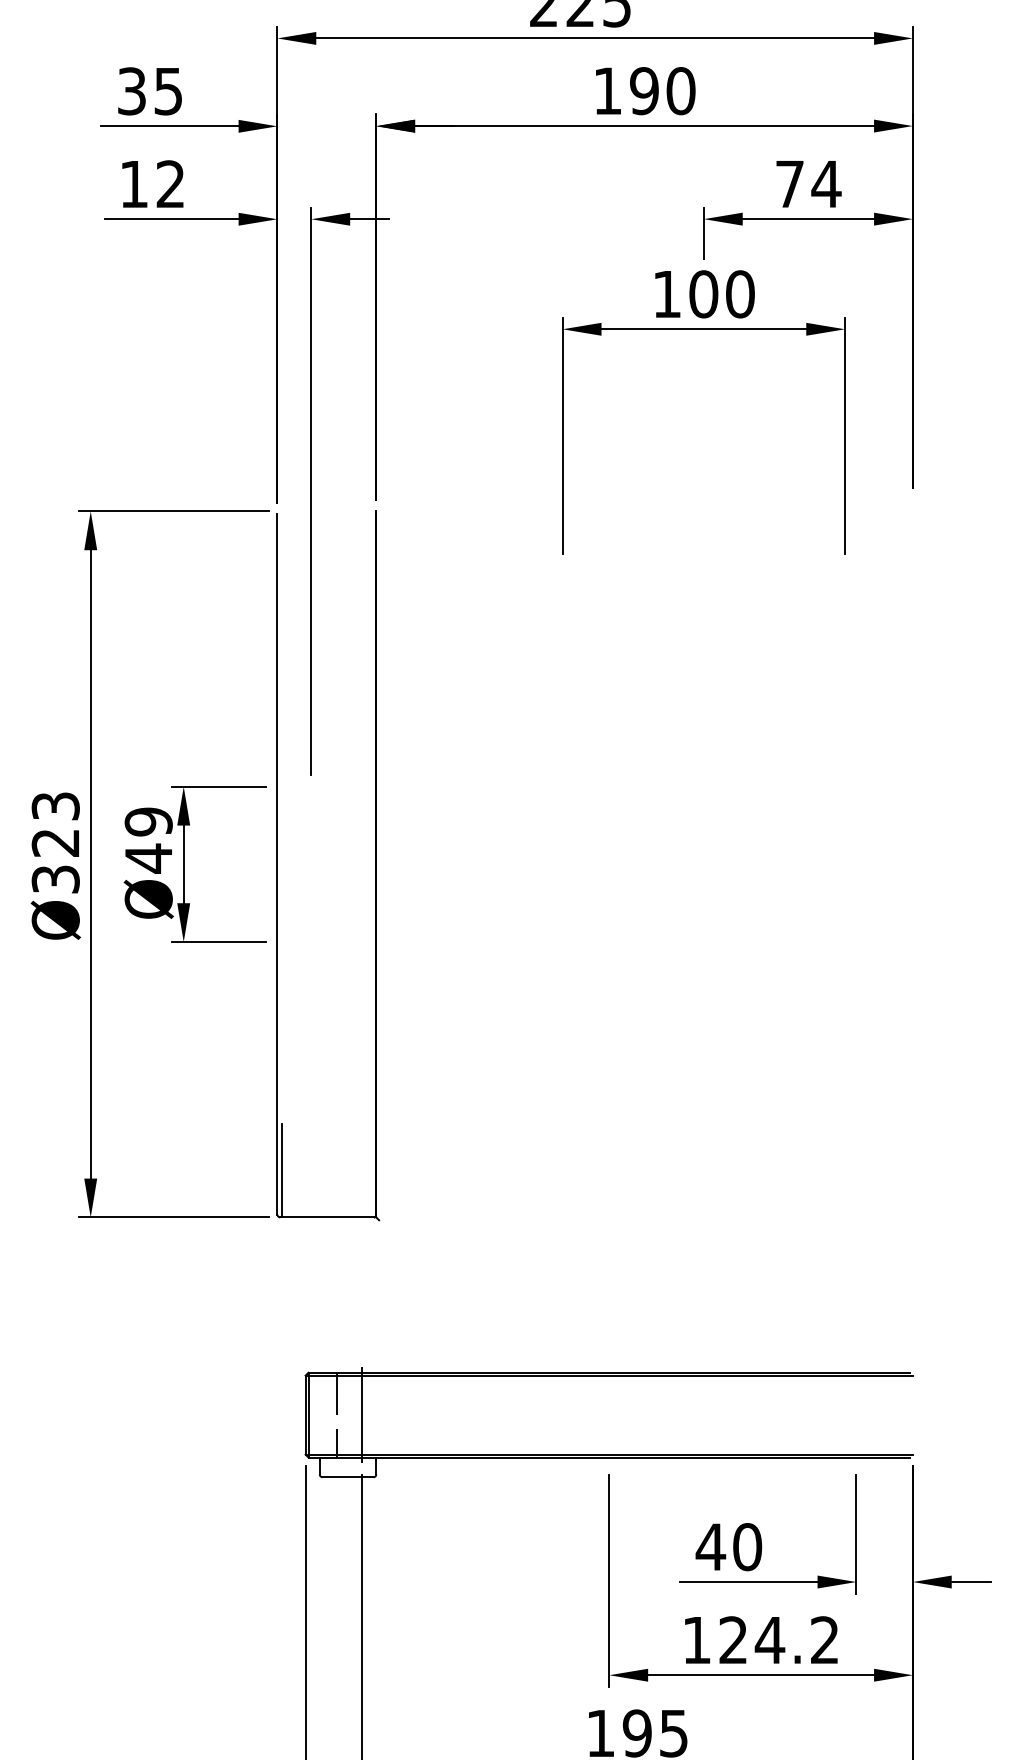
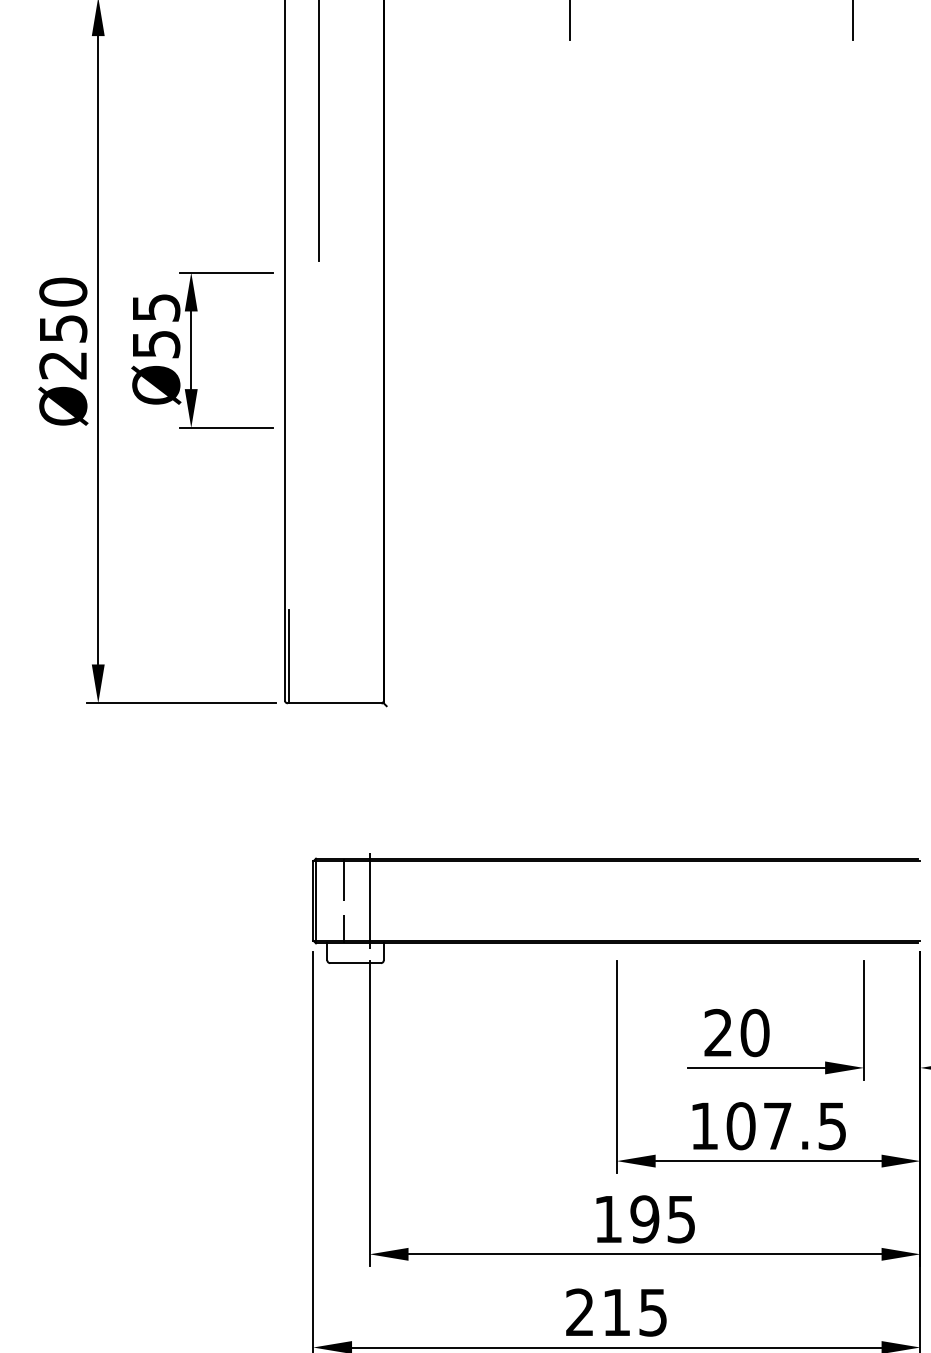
text: (148, 840) -> (156, 326), Ø49 -> Ø55
text: (55, 842) -> (63, 328), Ø323 -> Ø250
text: (710, 1546) -> (718, 1032), 40 -> 20
text: (778, 1640) -> (786, 1126), 124.2 -> 107.5

